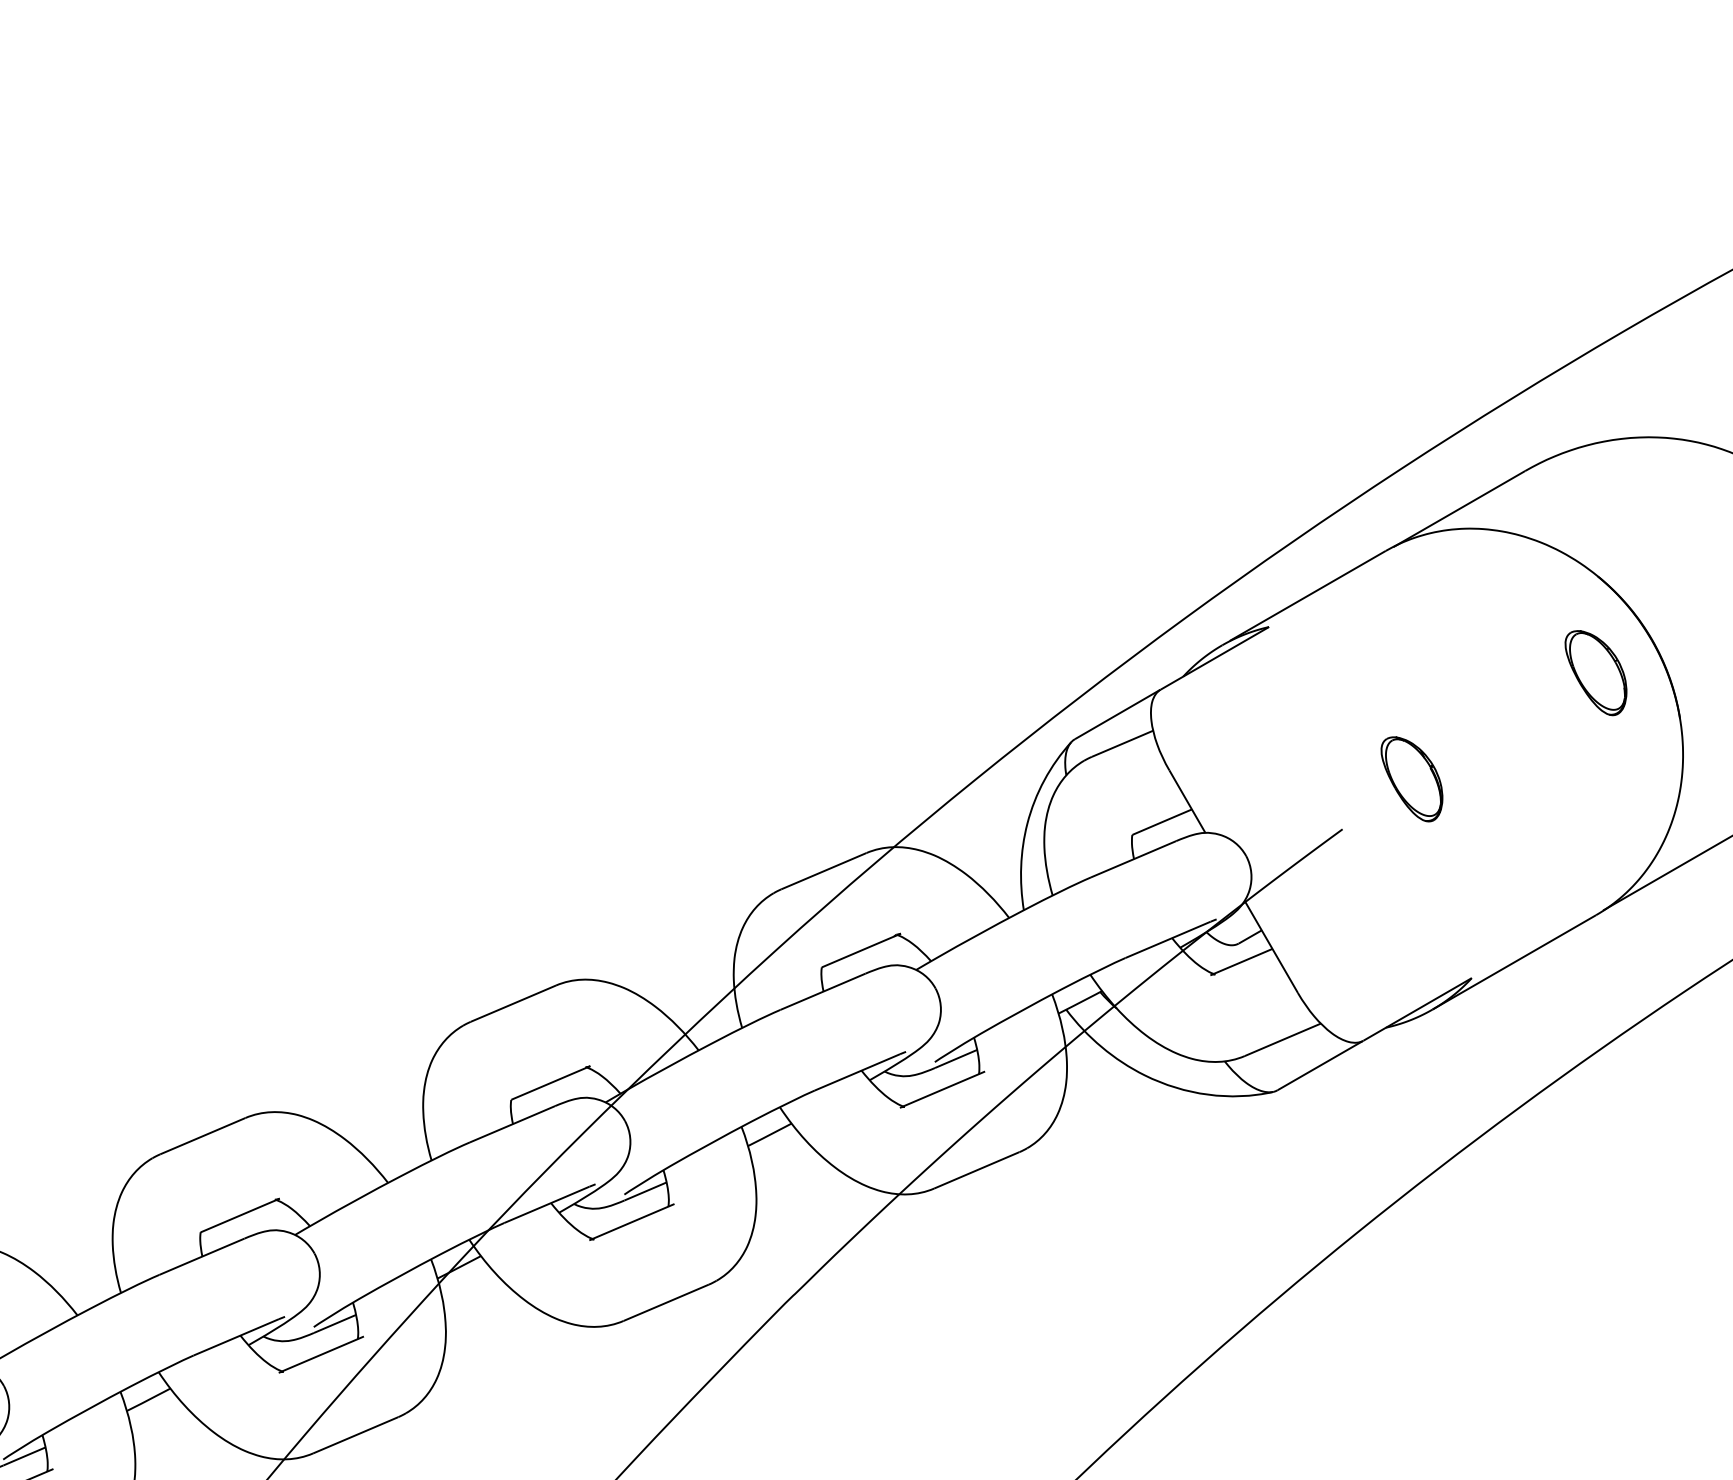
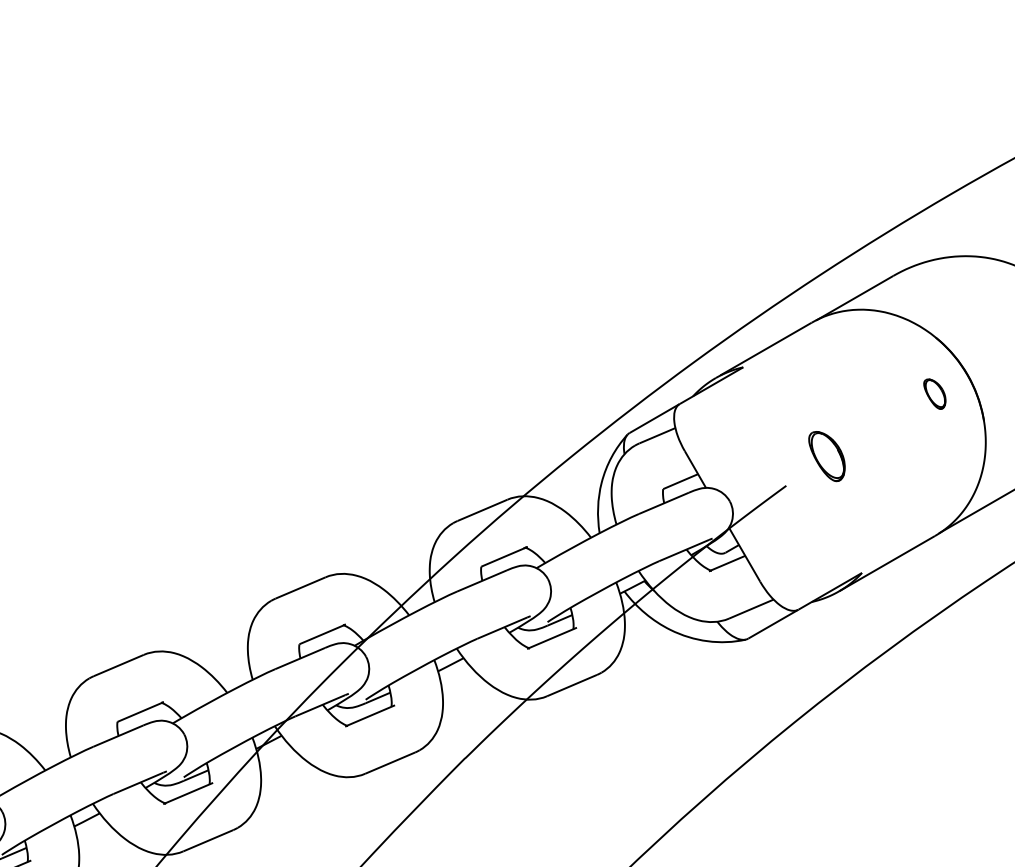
part: (1595, 671) -> (934, 393), size x0.6

